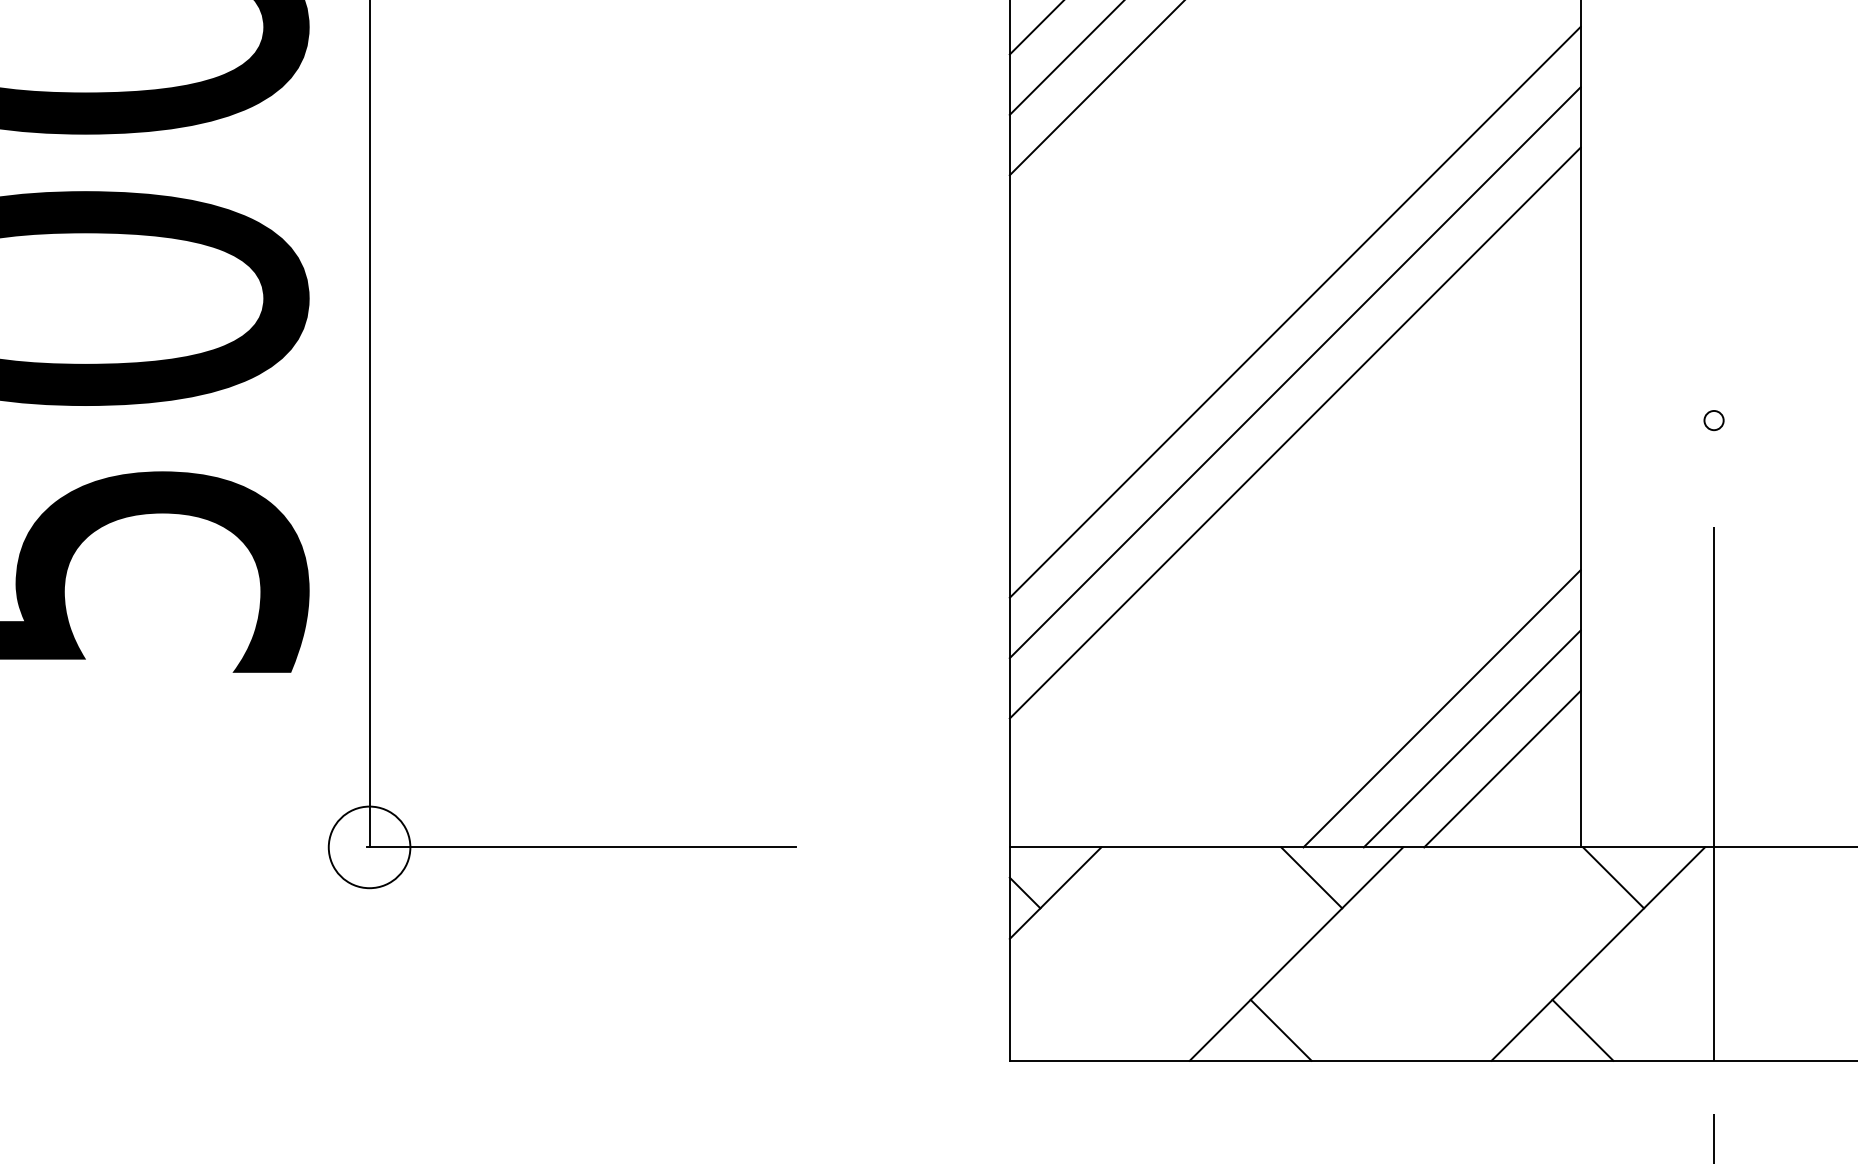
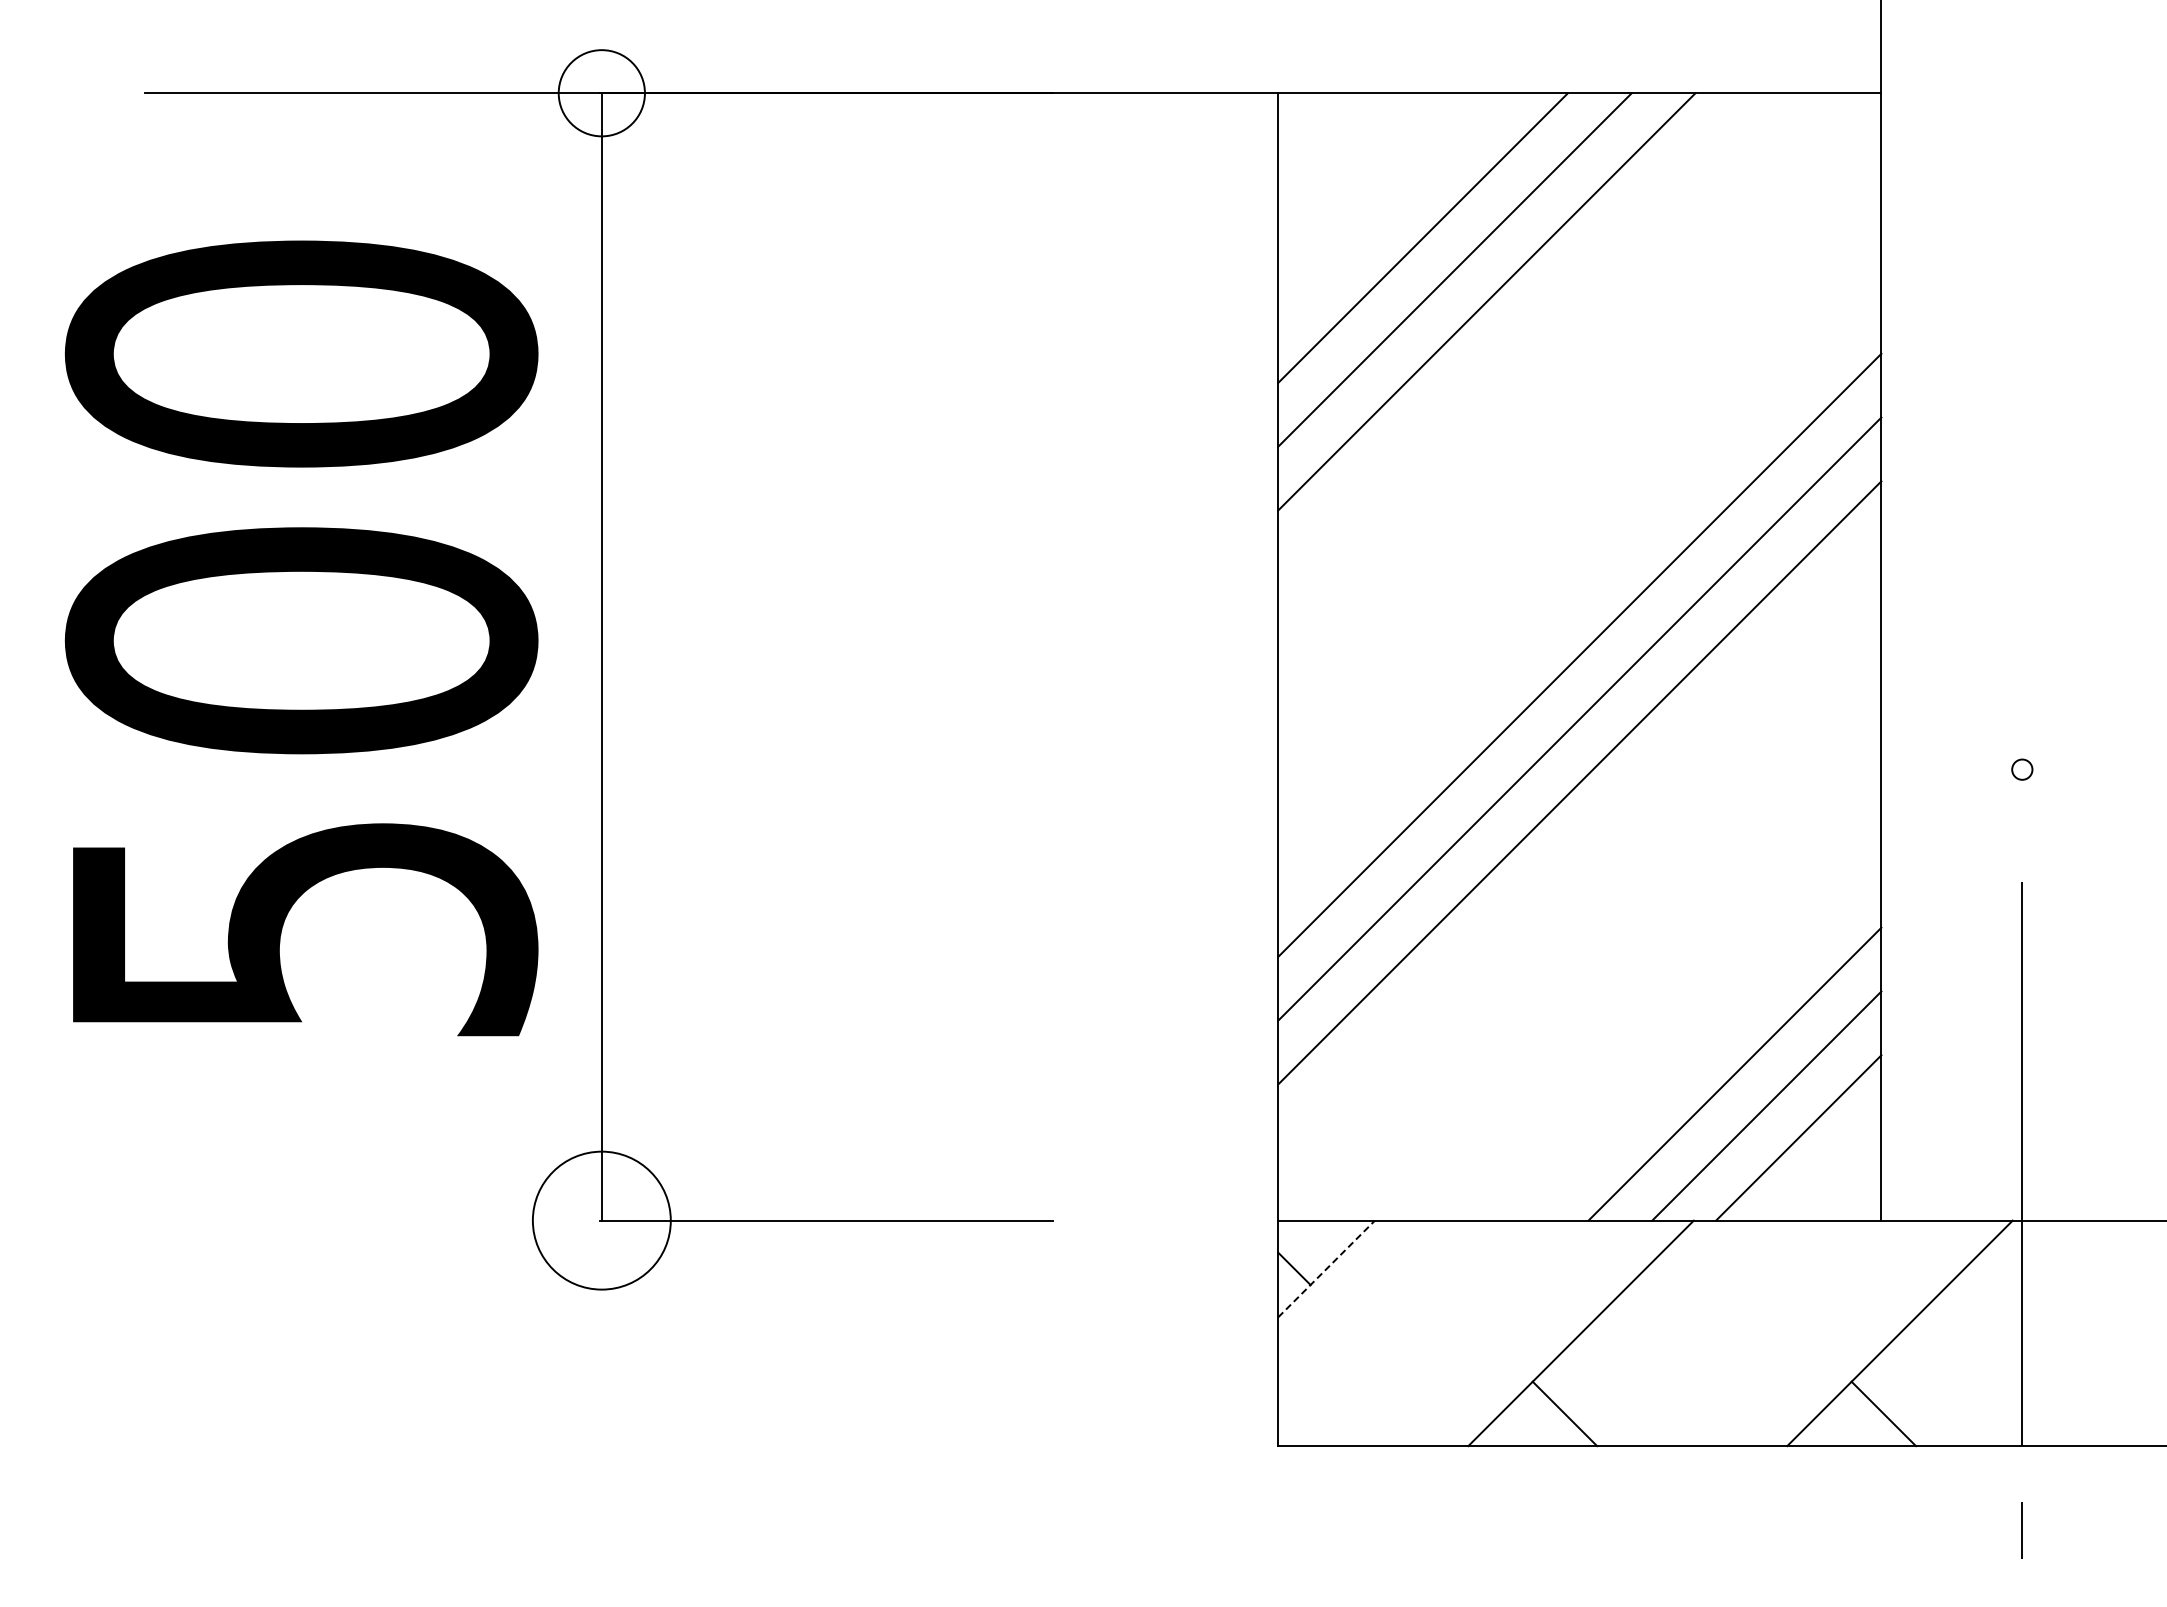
circle: (369, 847) -> (601, 1220), size x1.6
line: (1311, 877) -> (1597, 1252), removed
line: (1612, 877) -> (1915, 1252), removed
line: (1055, 892) -> (1326, 1268), solid -> dashed

